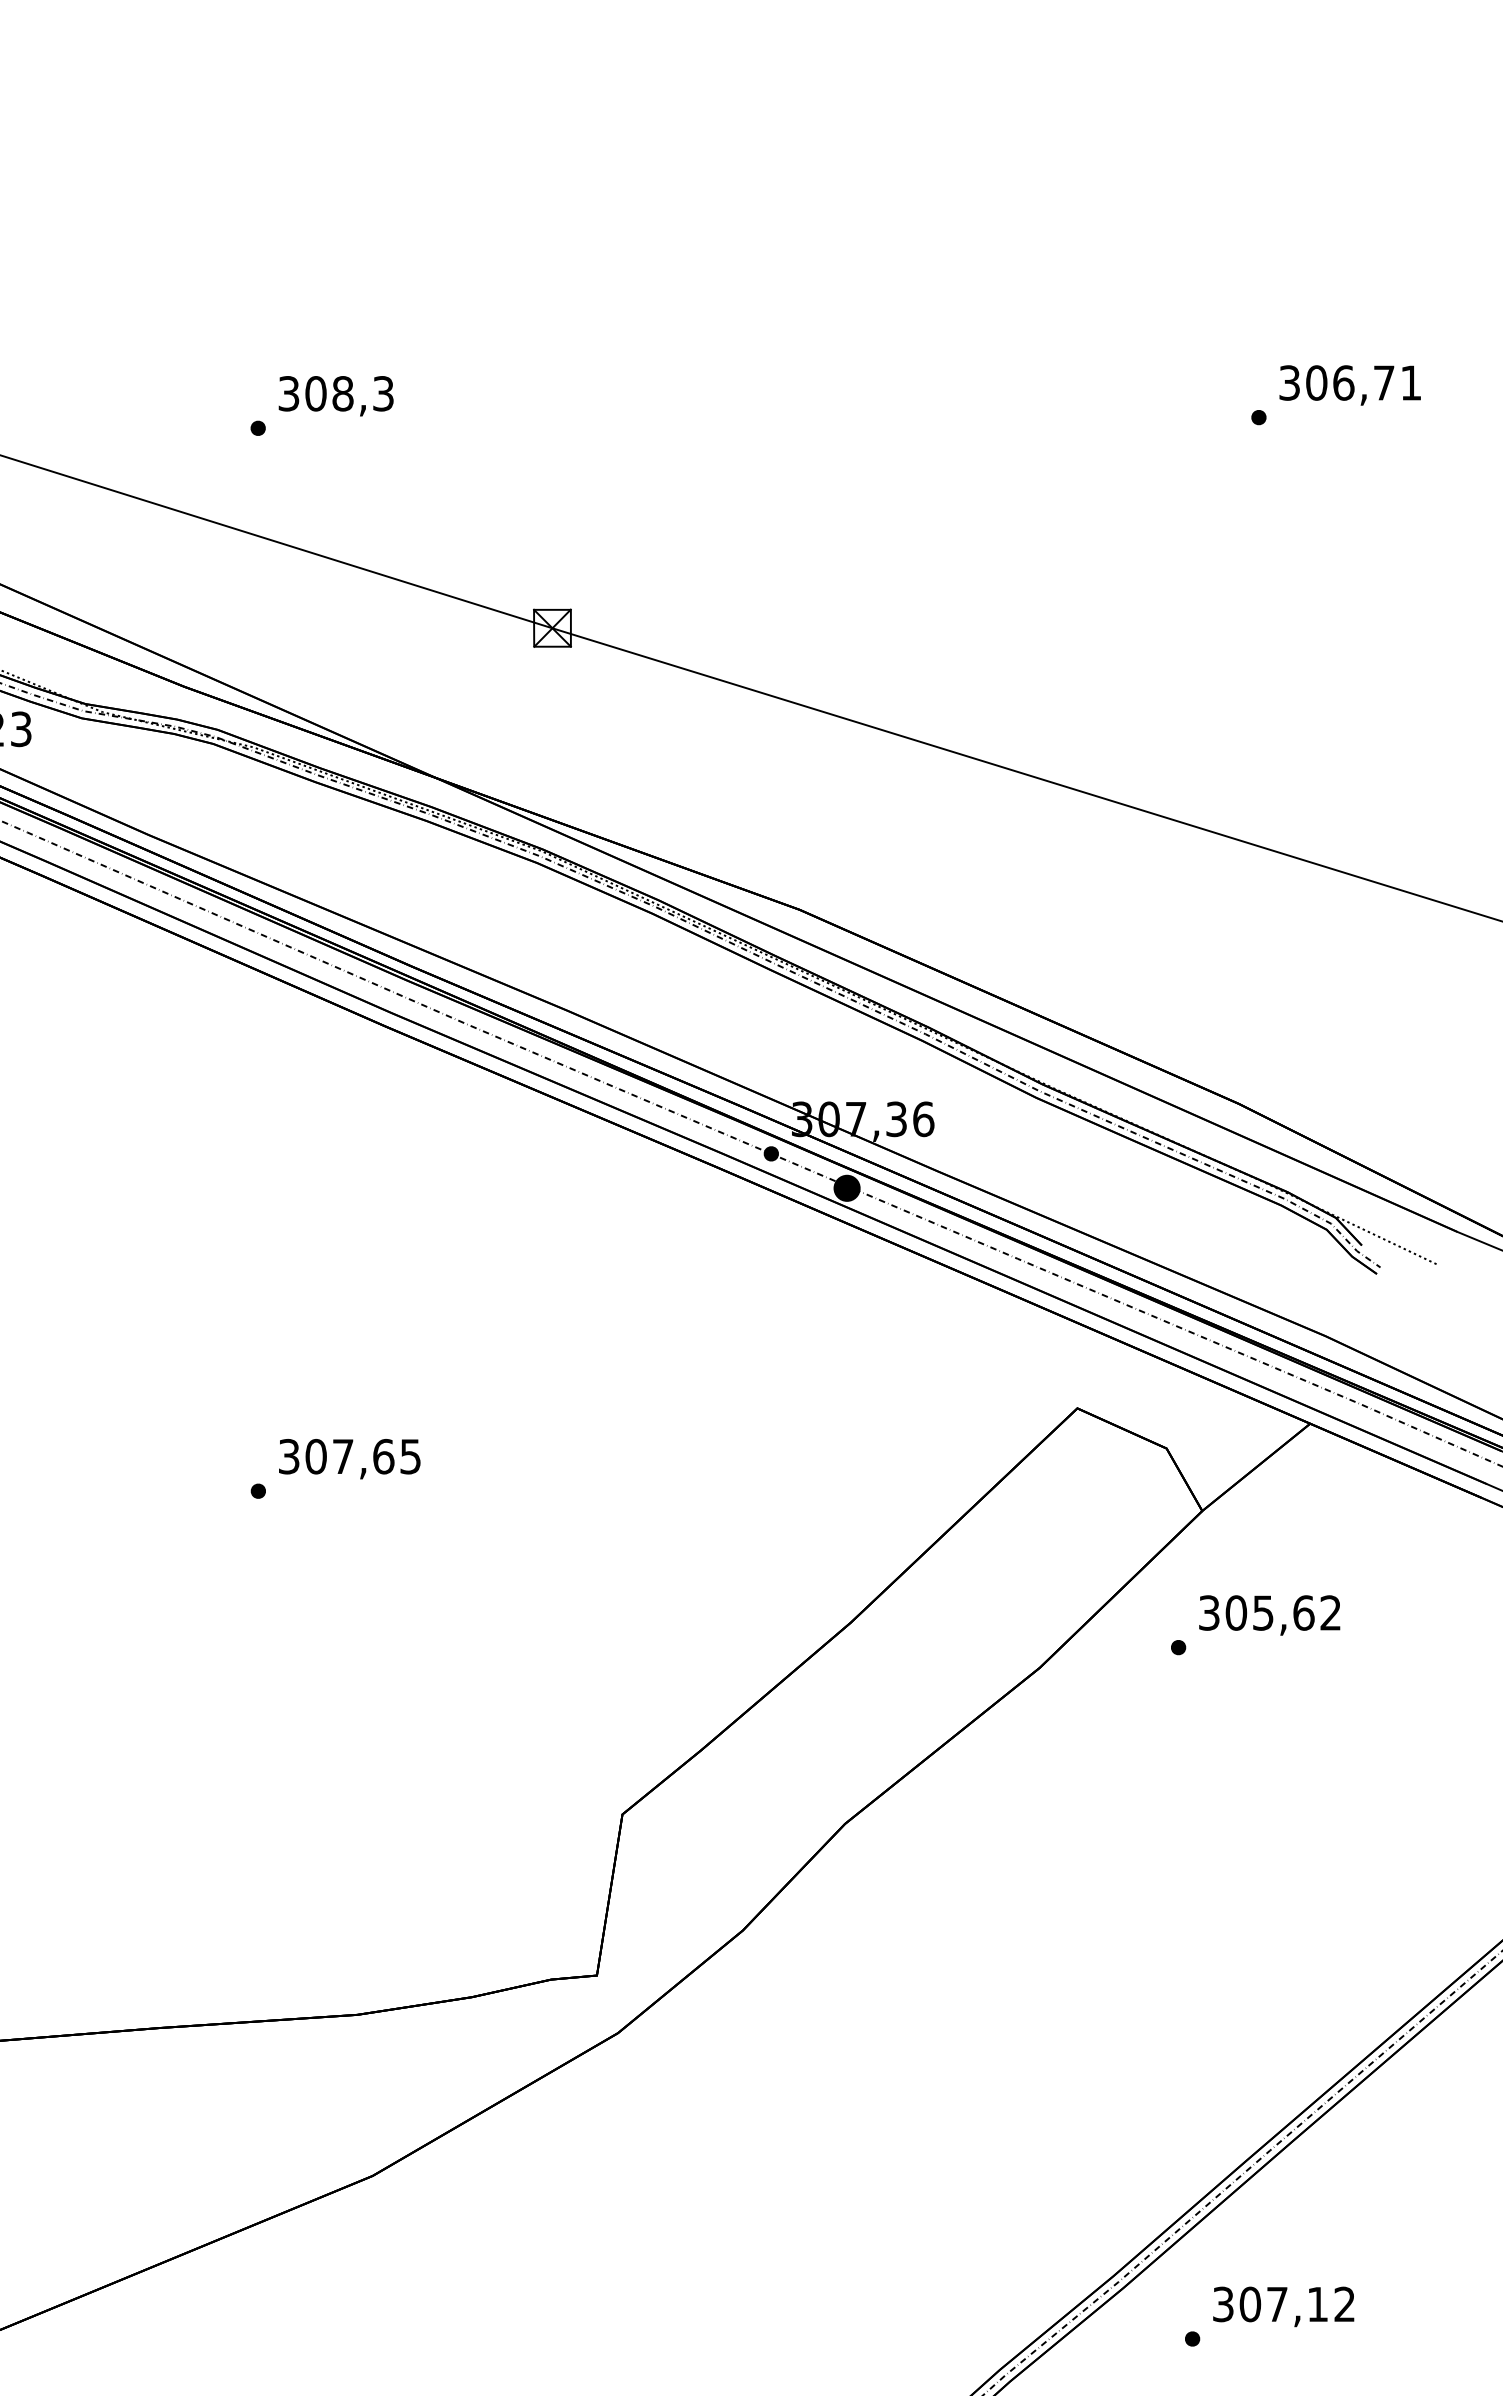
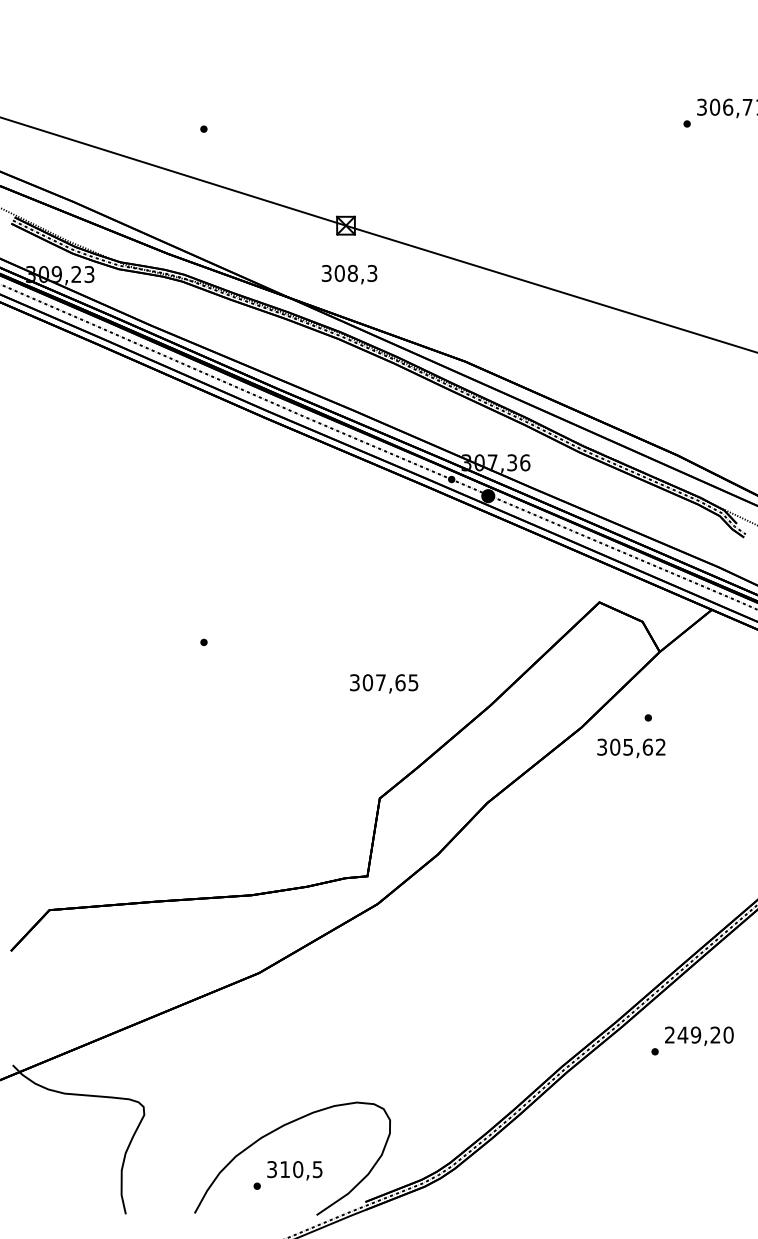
text: (336, 395) -> (349, 274), moved
text: (350, 1458) -> (384, 683), moved
text: (1270, 1615) -> (631, 748), moved
text: (1284, 2303) -> (699, 1034), 307,12 -> 249,20

